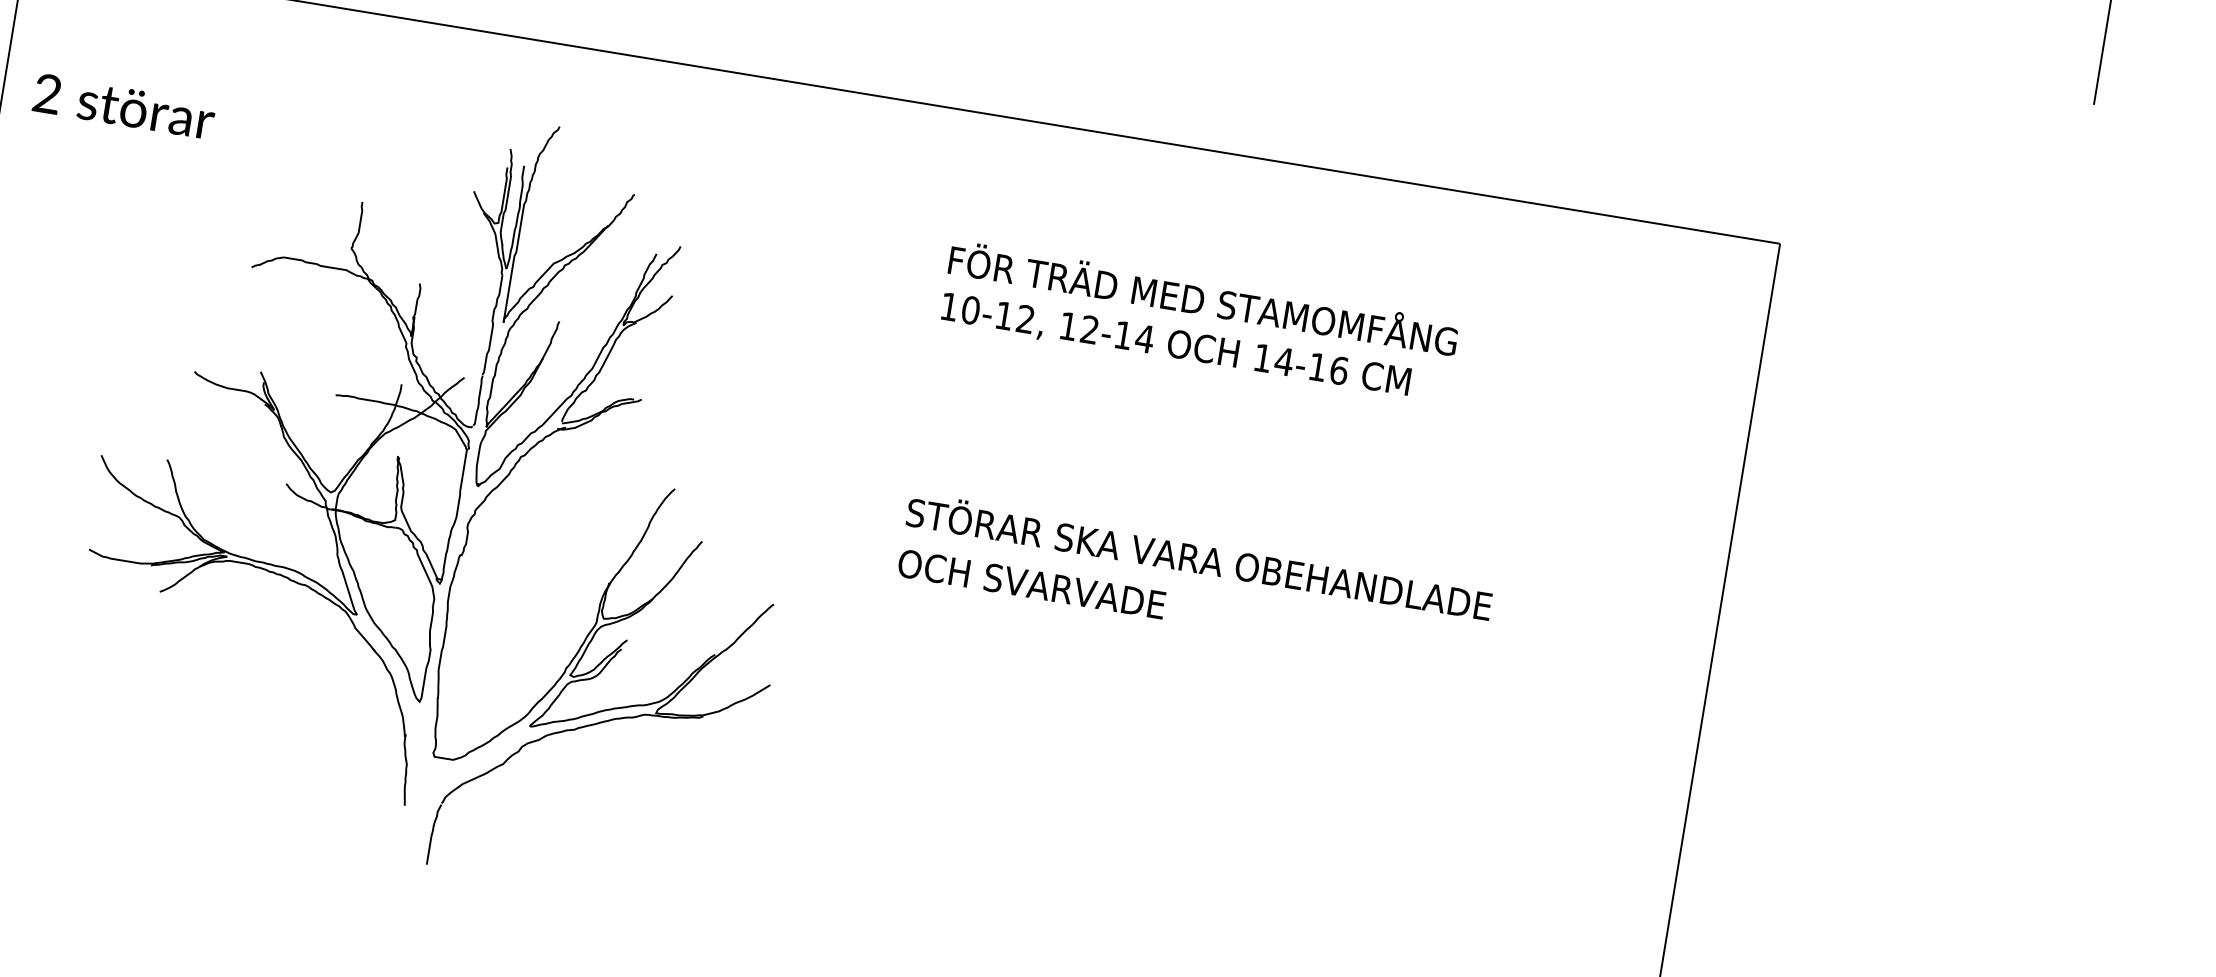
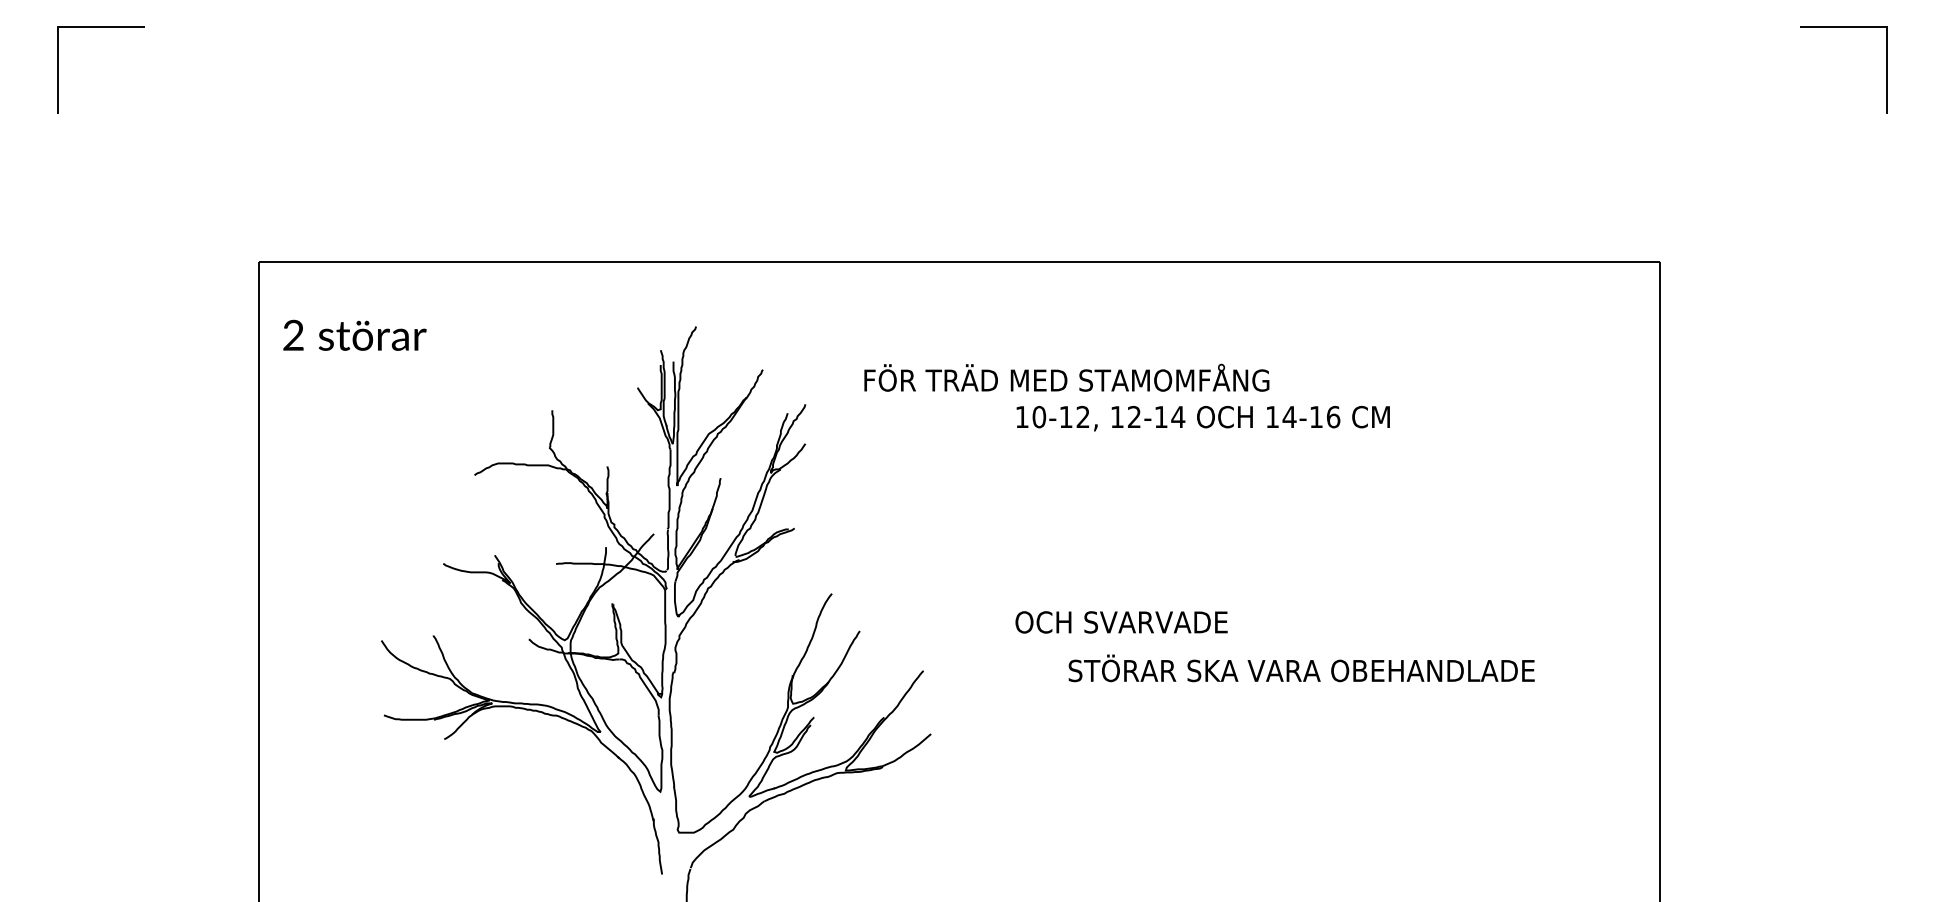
text: (123, 105) -> (354, 334), moved
text: (1203, 297) -> (1066, 377), moved
text: (1199, 556) -> (1301, 668), moved

